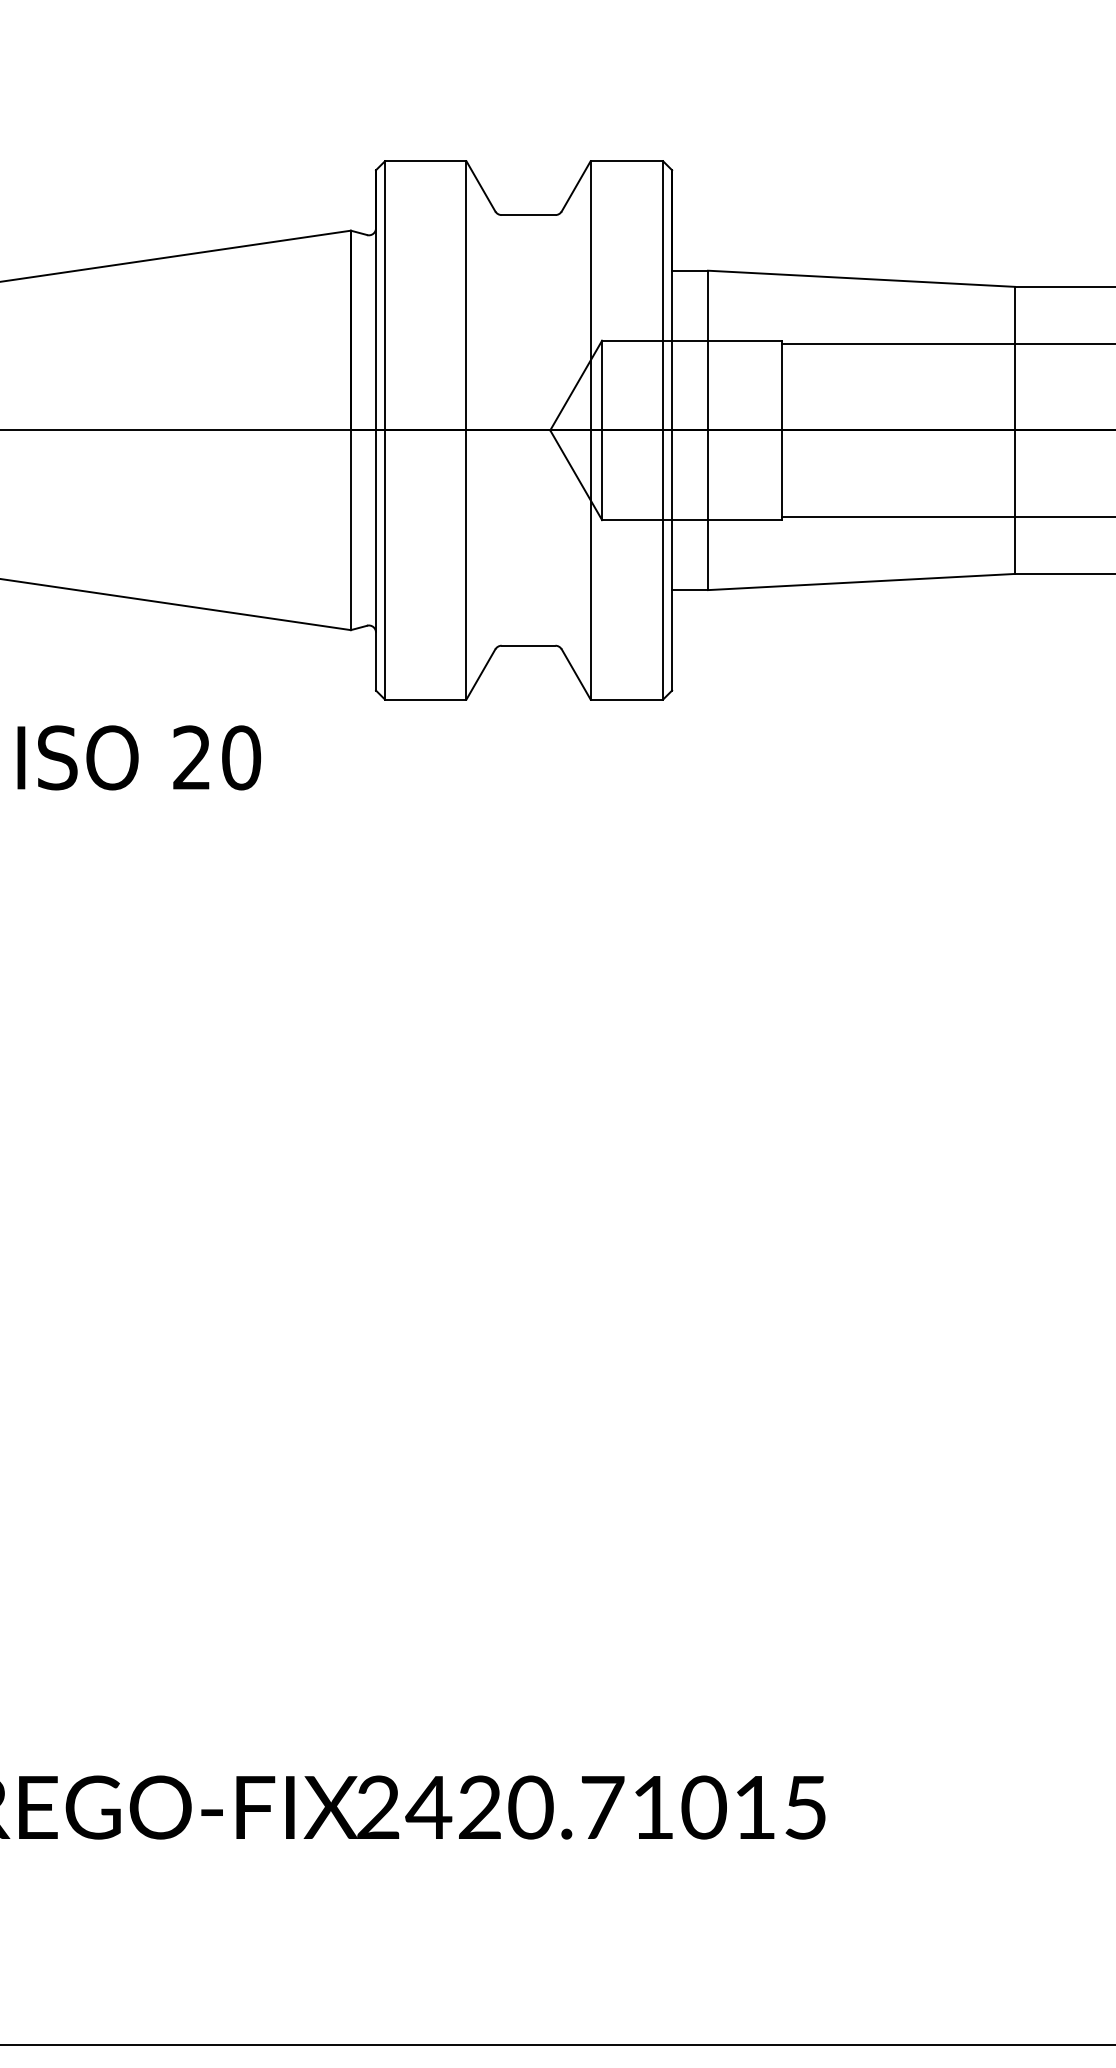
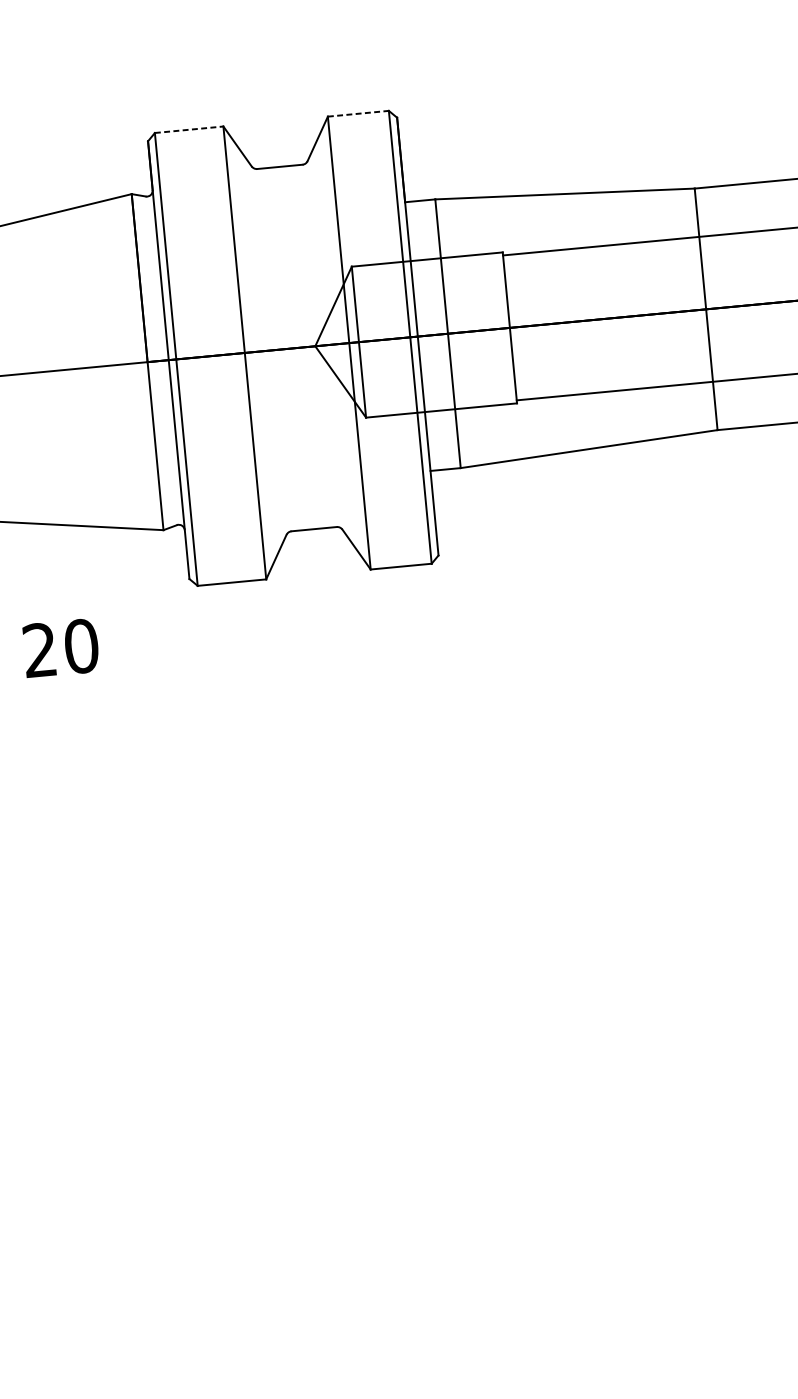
line: (425, 161) -> (188, 129), solid -> dashed
line: (627, 161) -> (358, 113), solid -> dashed

